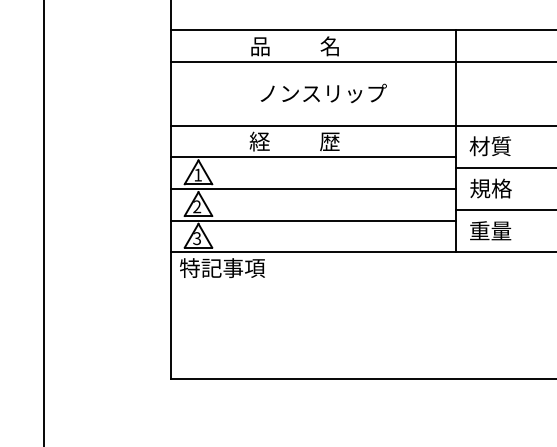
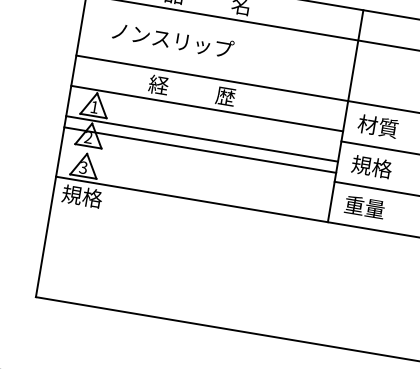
text: (323, 92) -> (173, 39), moved
line: (312, 220) -> (199, 149), moved
text: (222, 268) -> (102, 200), 特記事項 -> 規格

